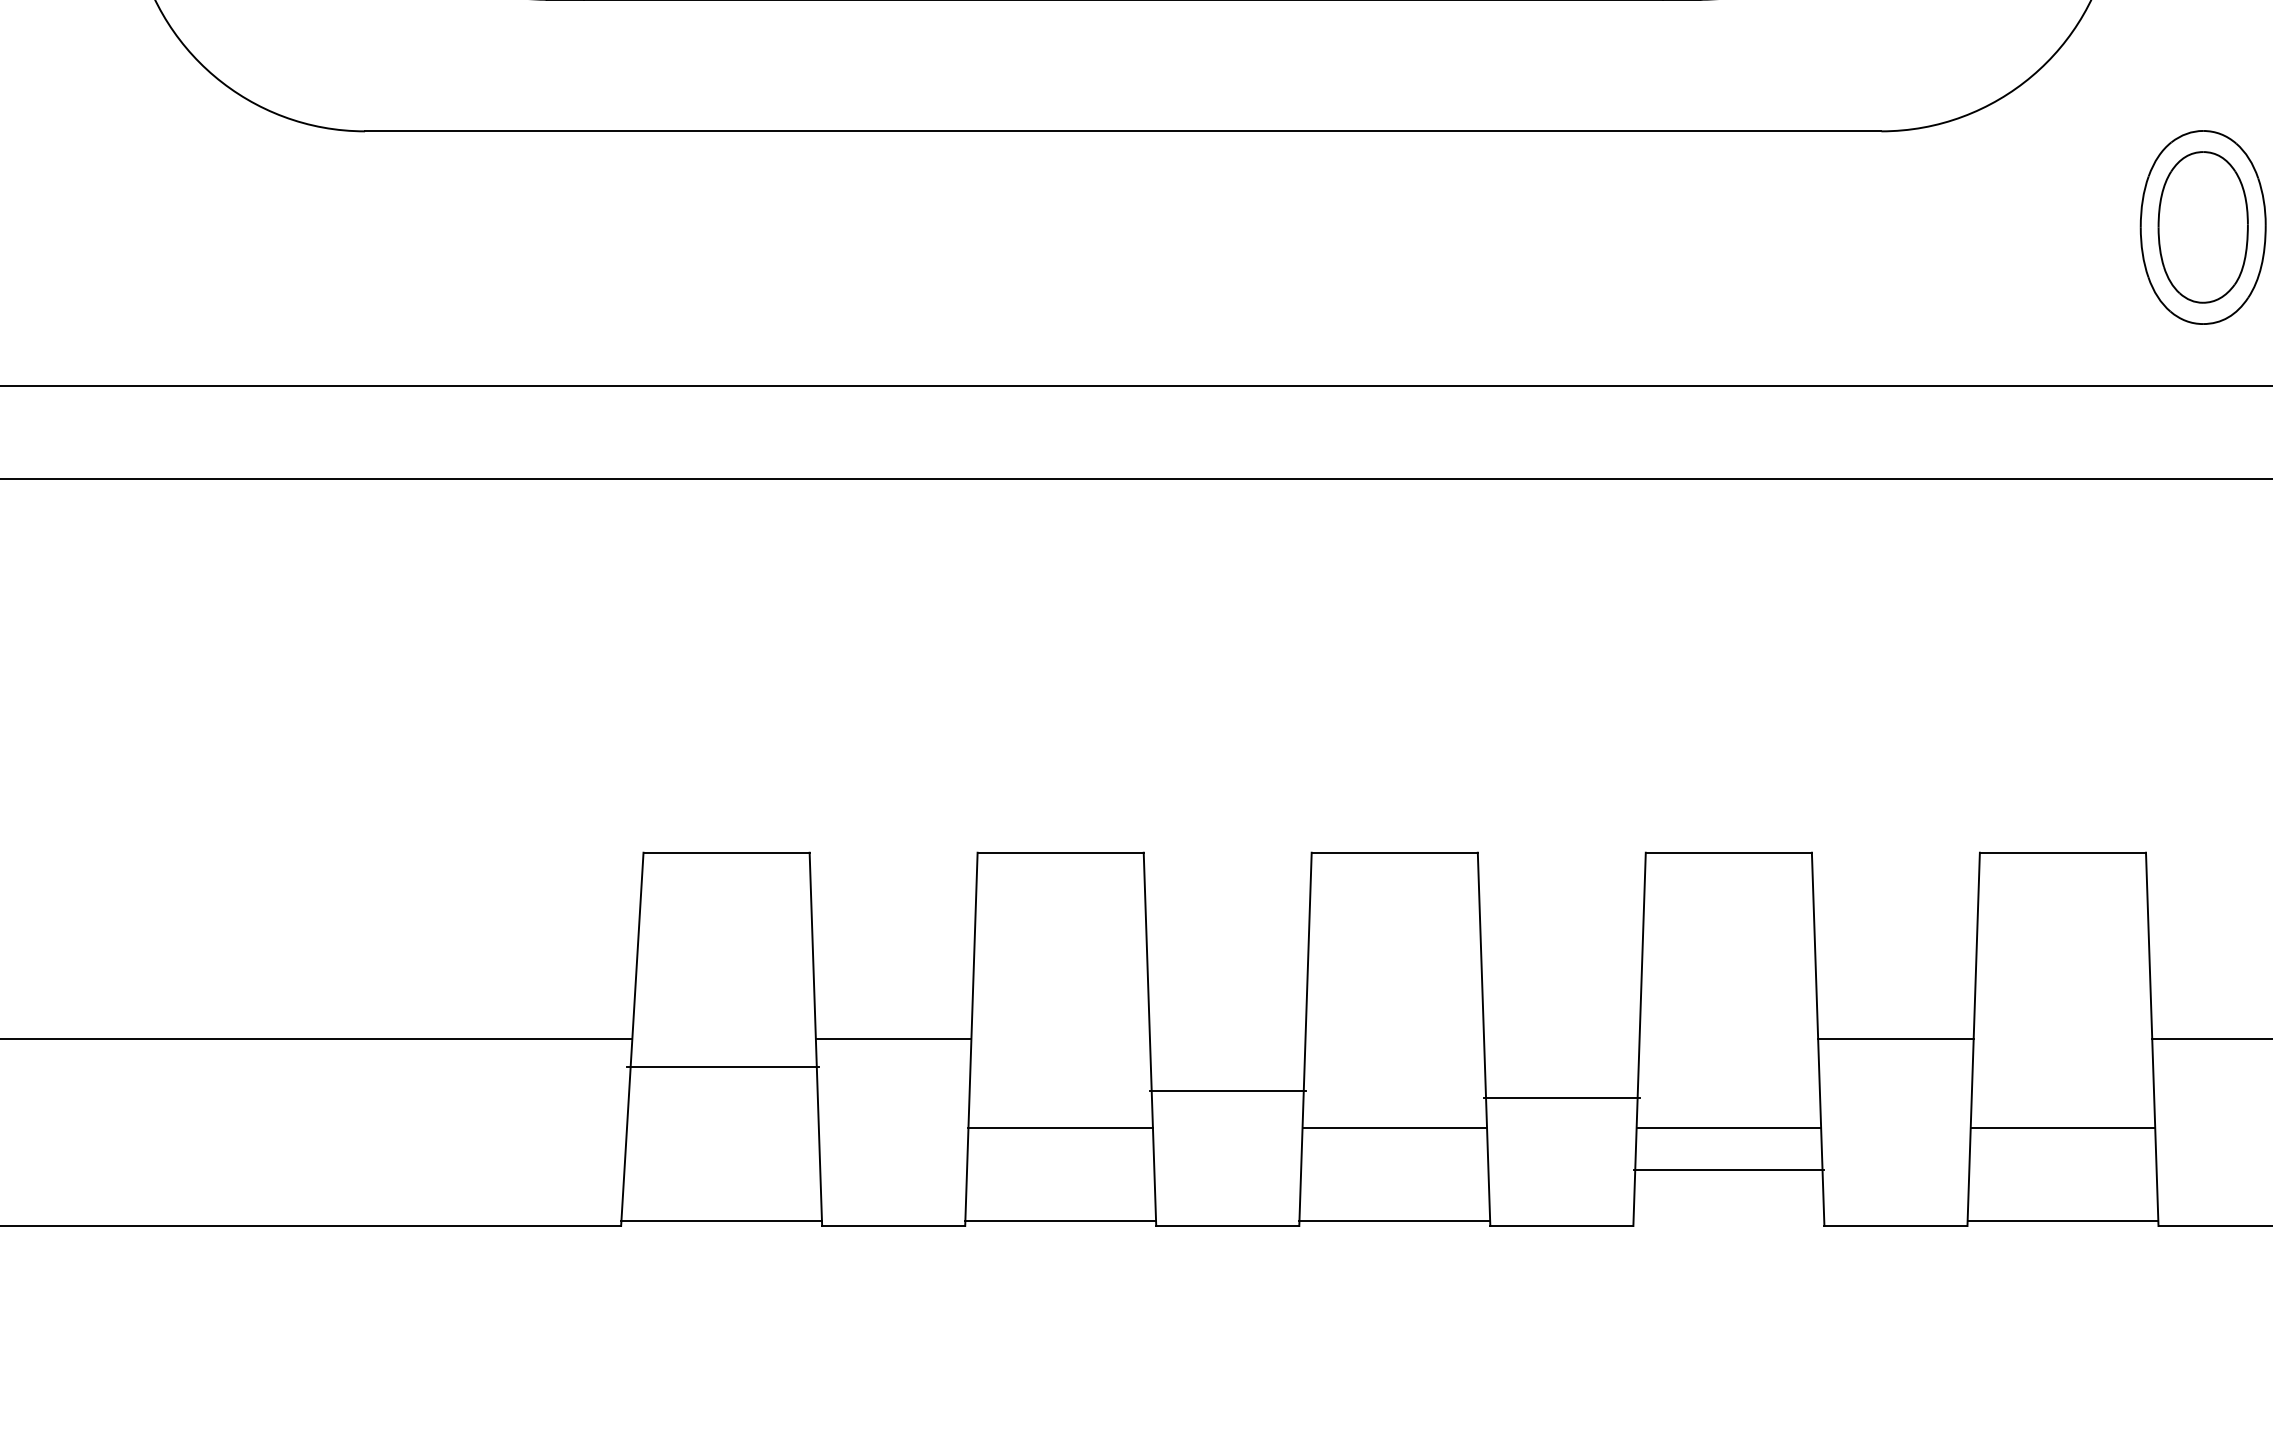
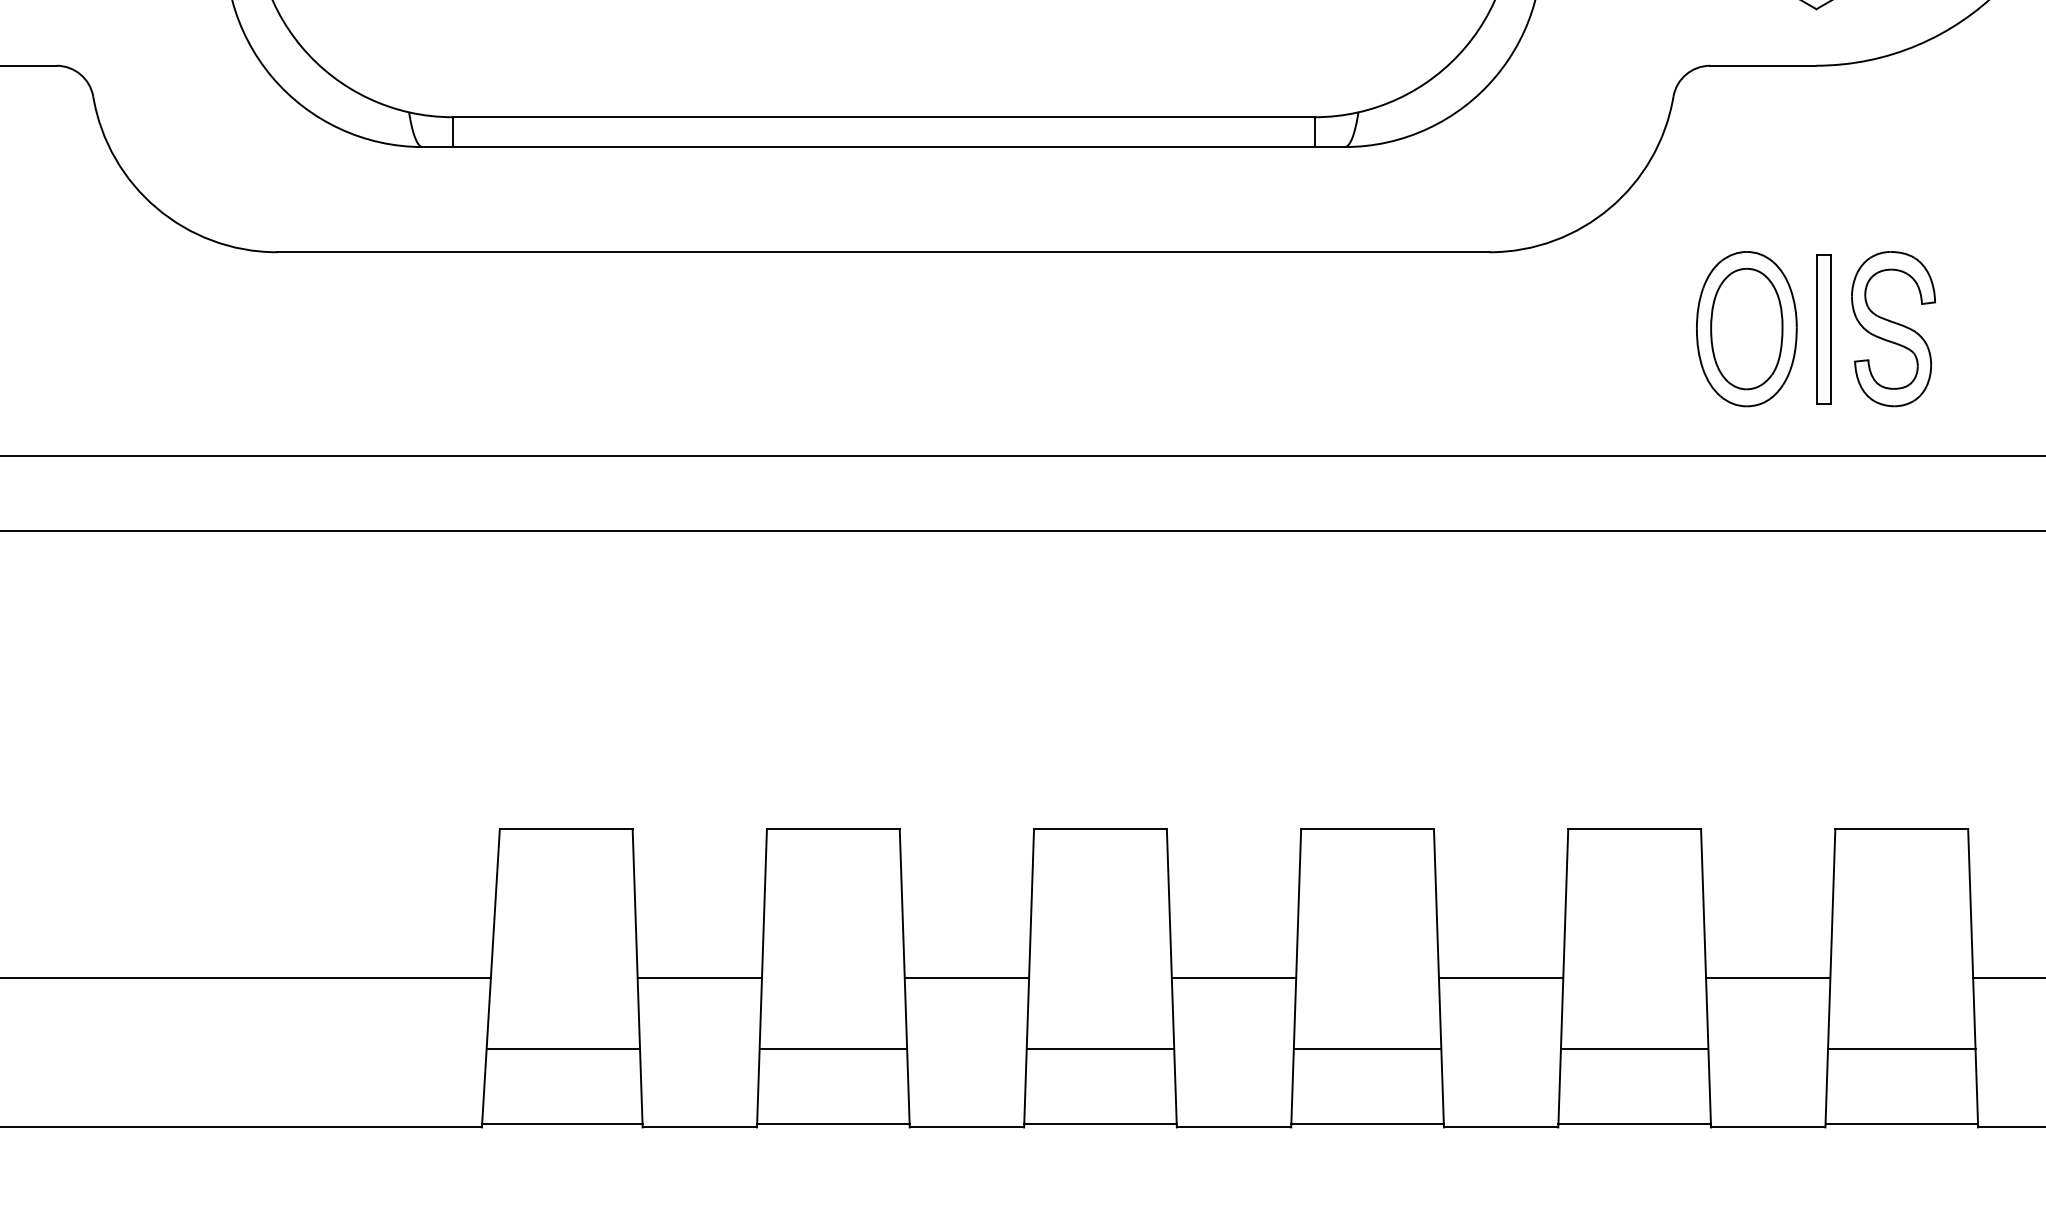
line: (723, 1067) -> (563, 1049), moved
line: (1227, 1091) -> (966, 978), moved
line: (1561, 1098) -> (1233, 978), moved
line: (1728, 1169) -> (1367, 1123), moved

